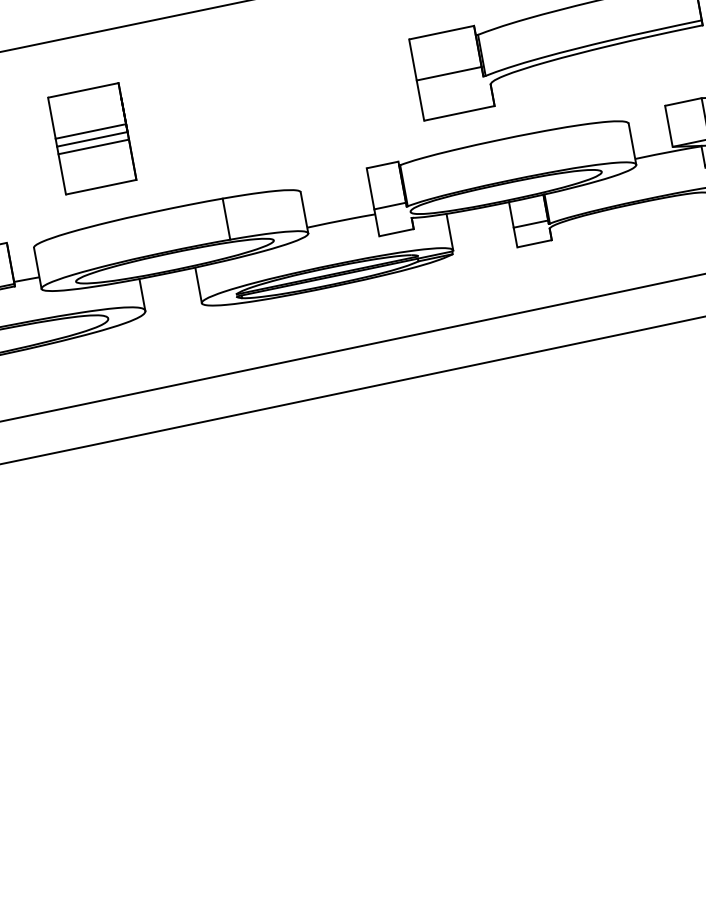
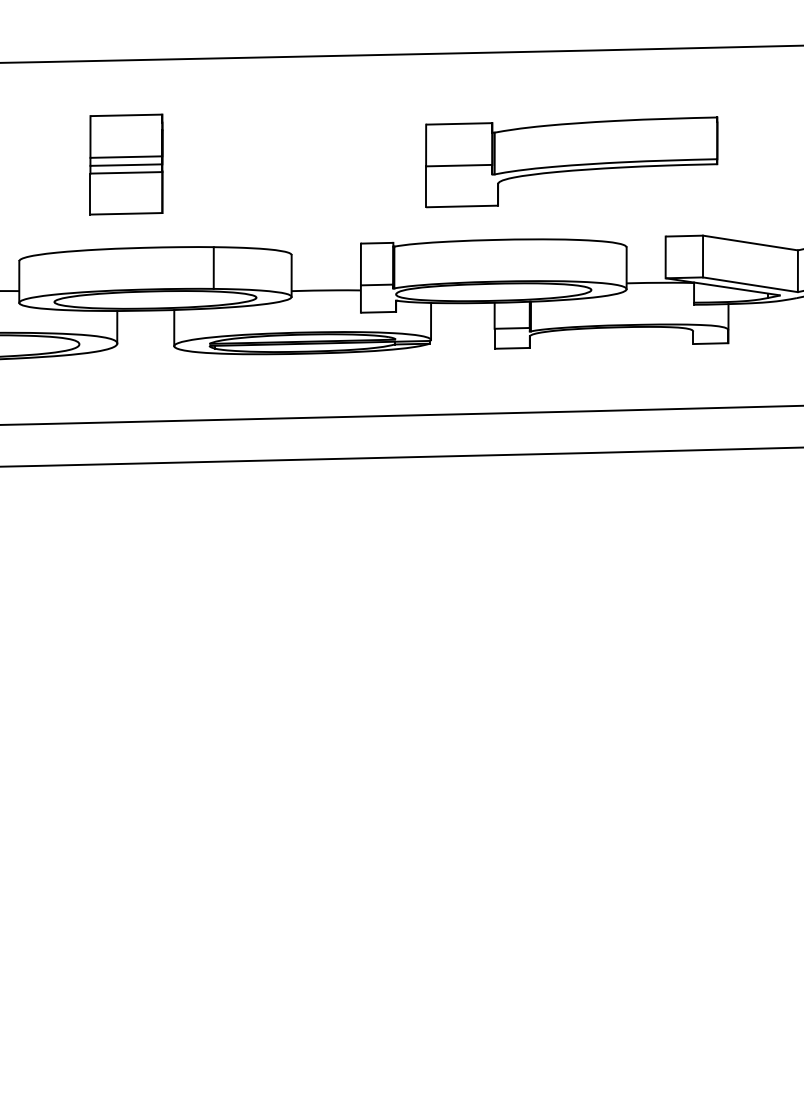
part: (92, 138) -> (126, 164), moved

